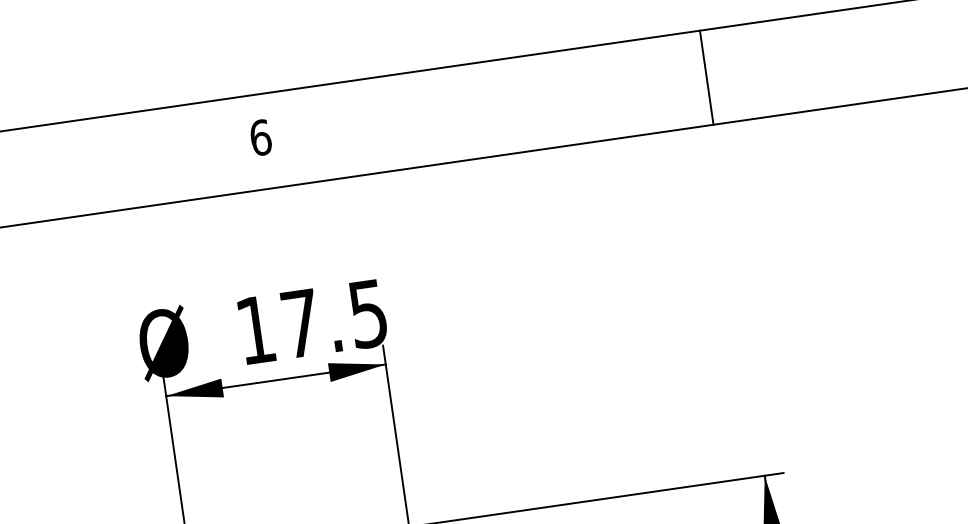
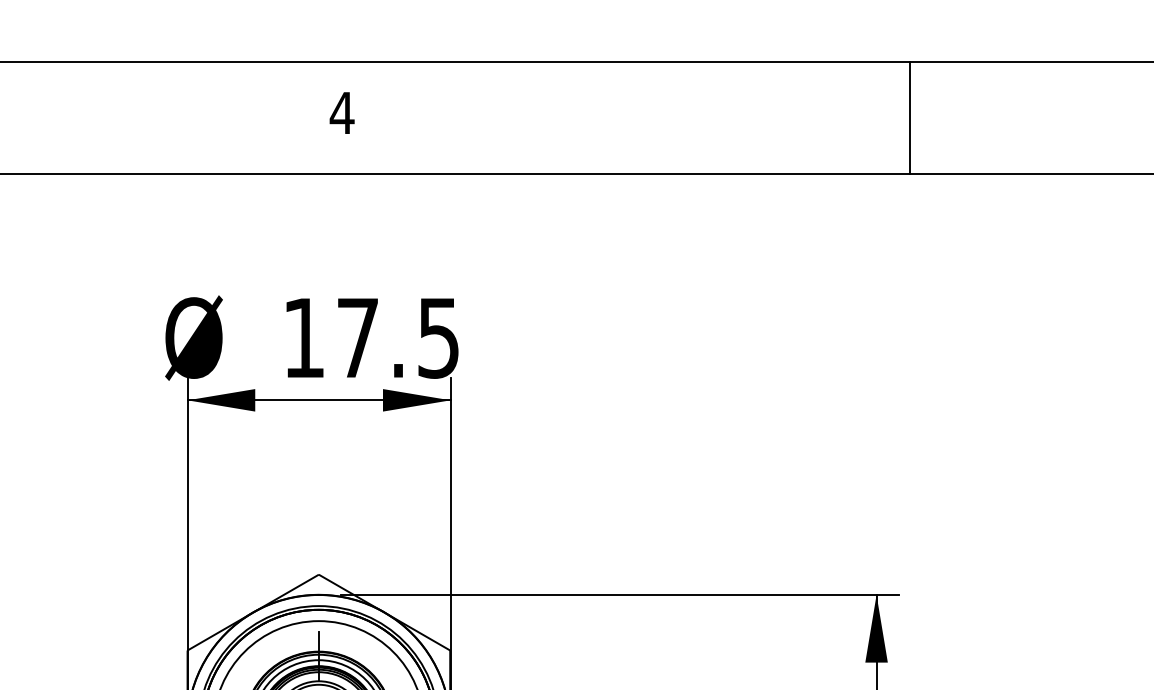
line: (706, 77) -> (909, 117), moved
text: (260, 137) -> (341, 112), 6 -> 4

